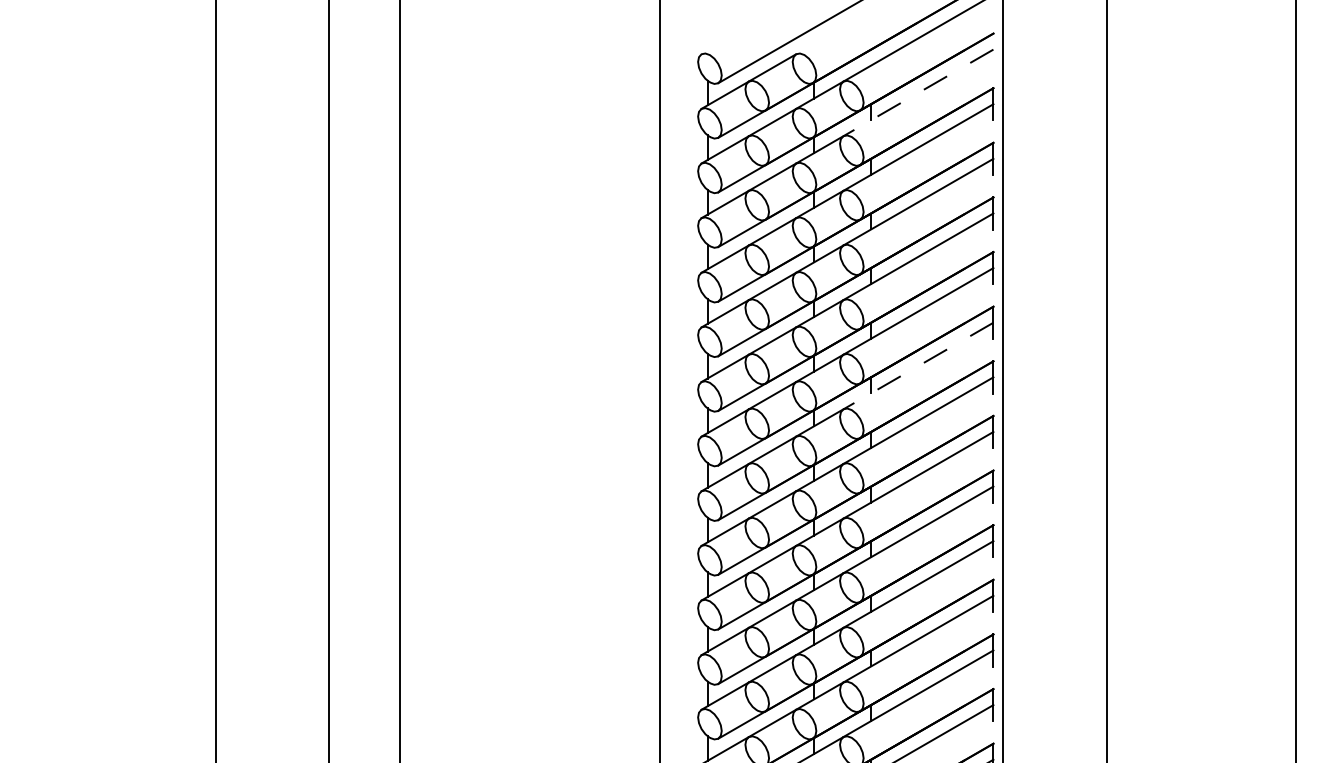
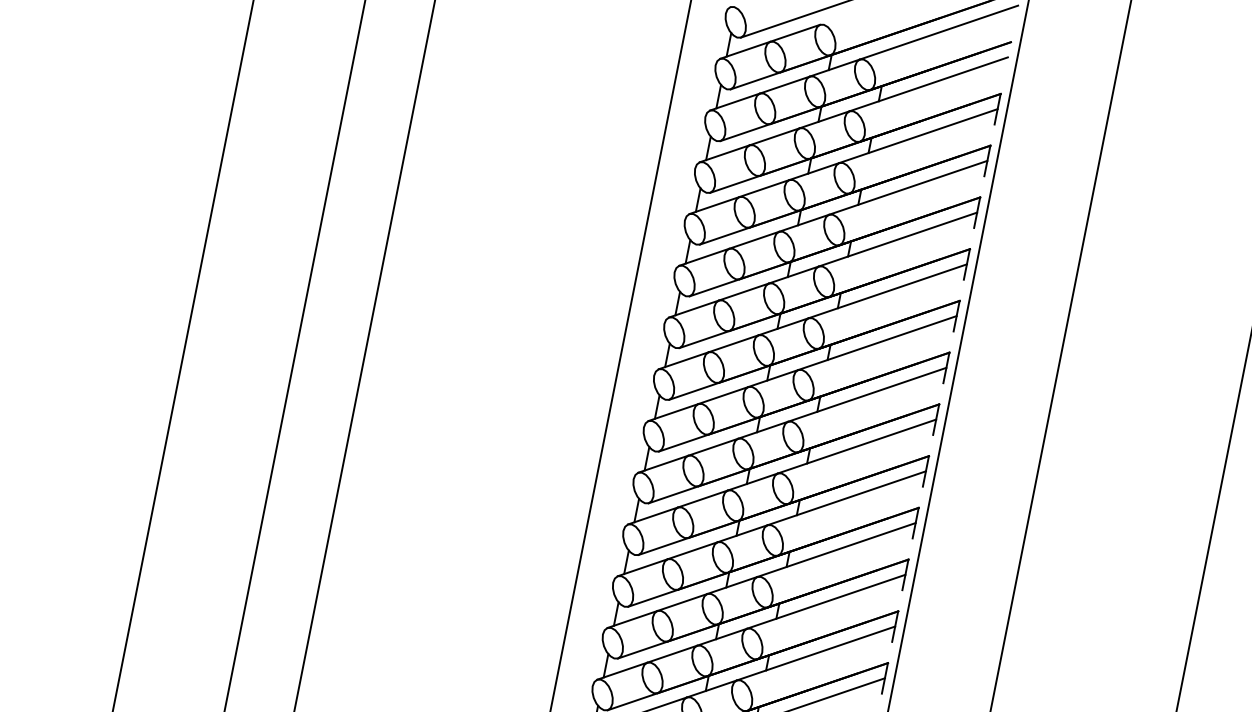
line: (918, 92) -> (928, 83), dashed -> solid
line: (918, 366) -> (877, 343), dashed -> solid

